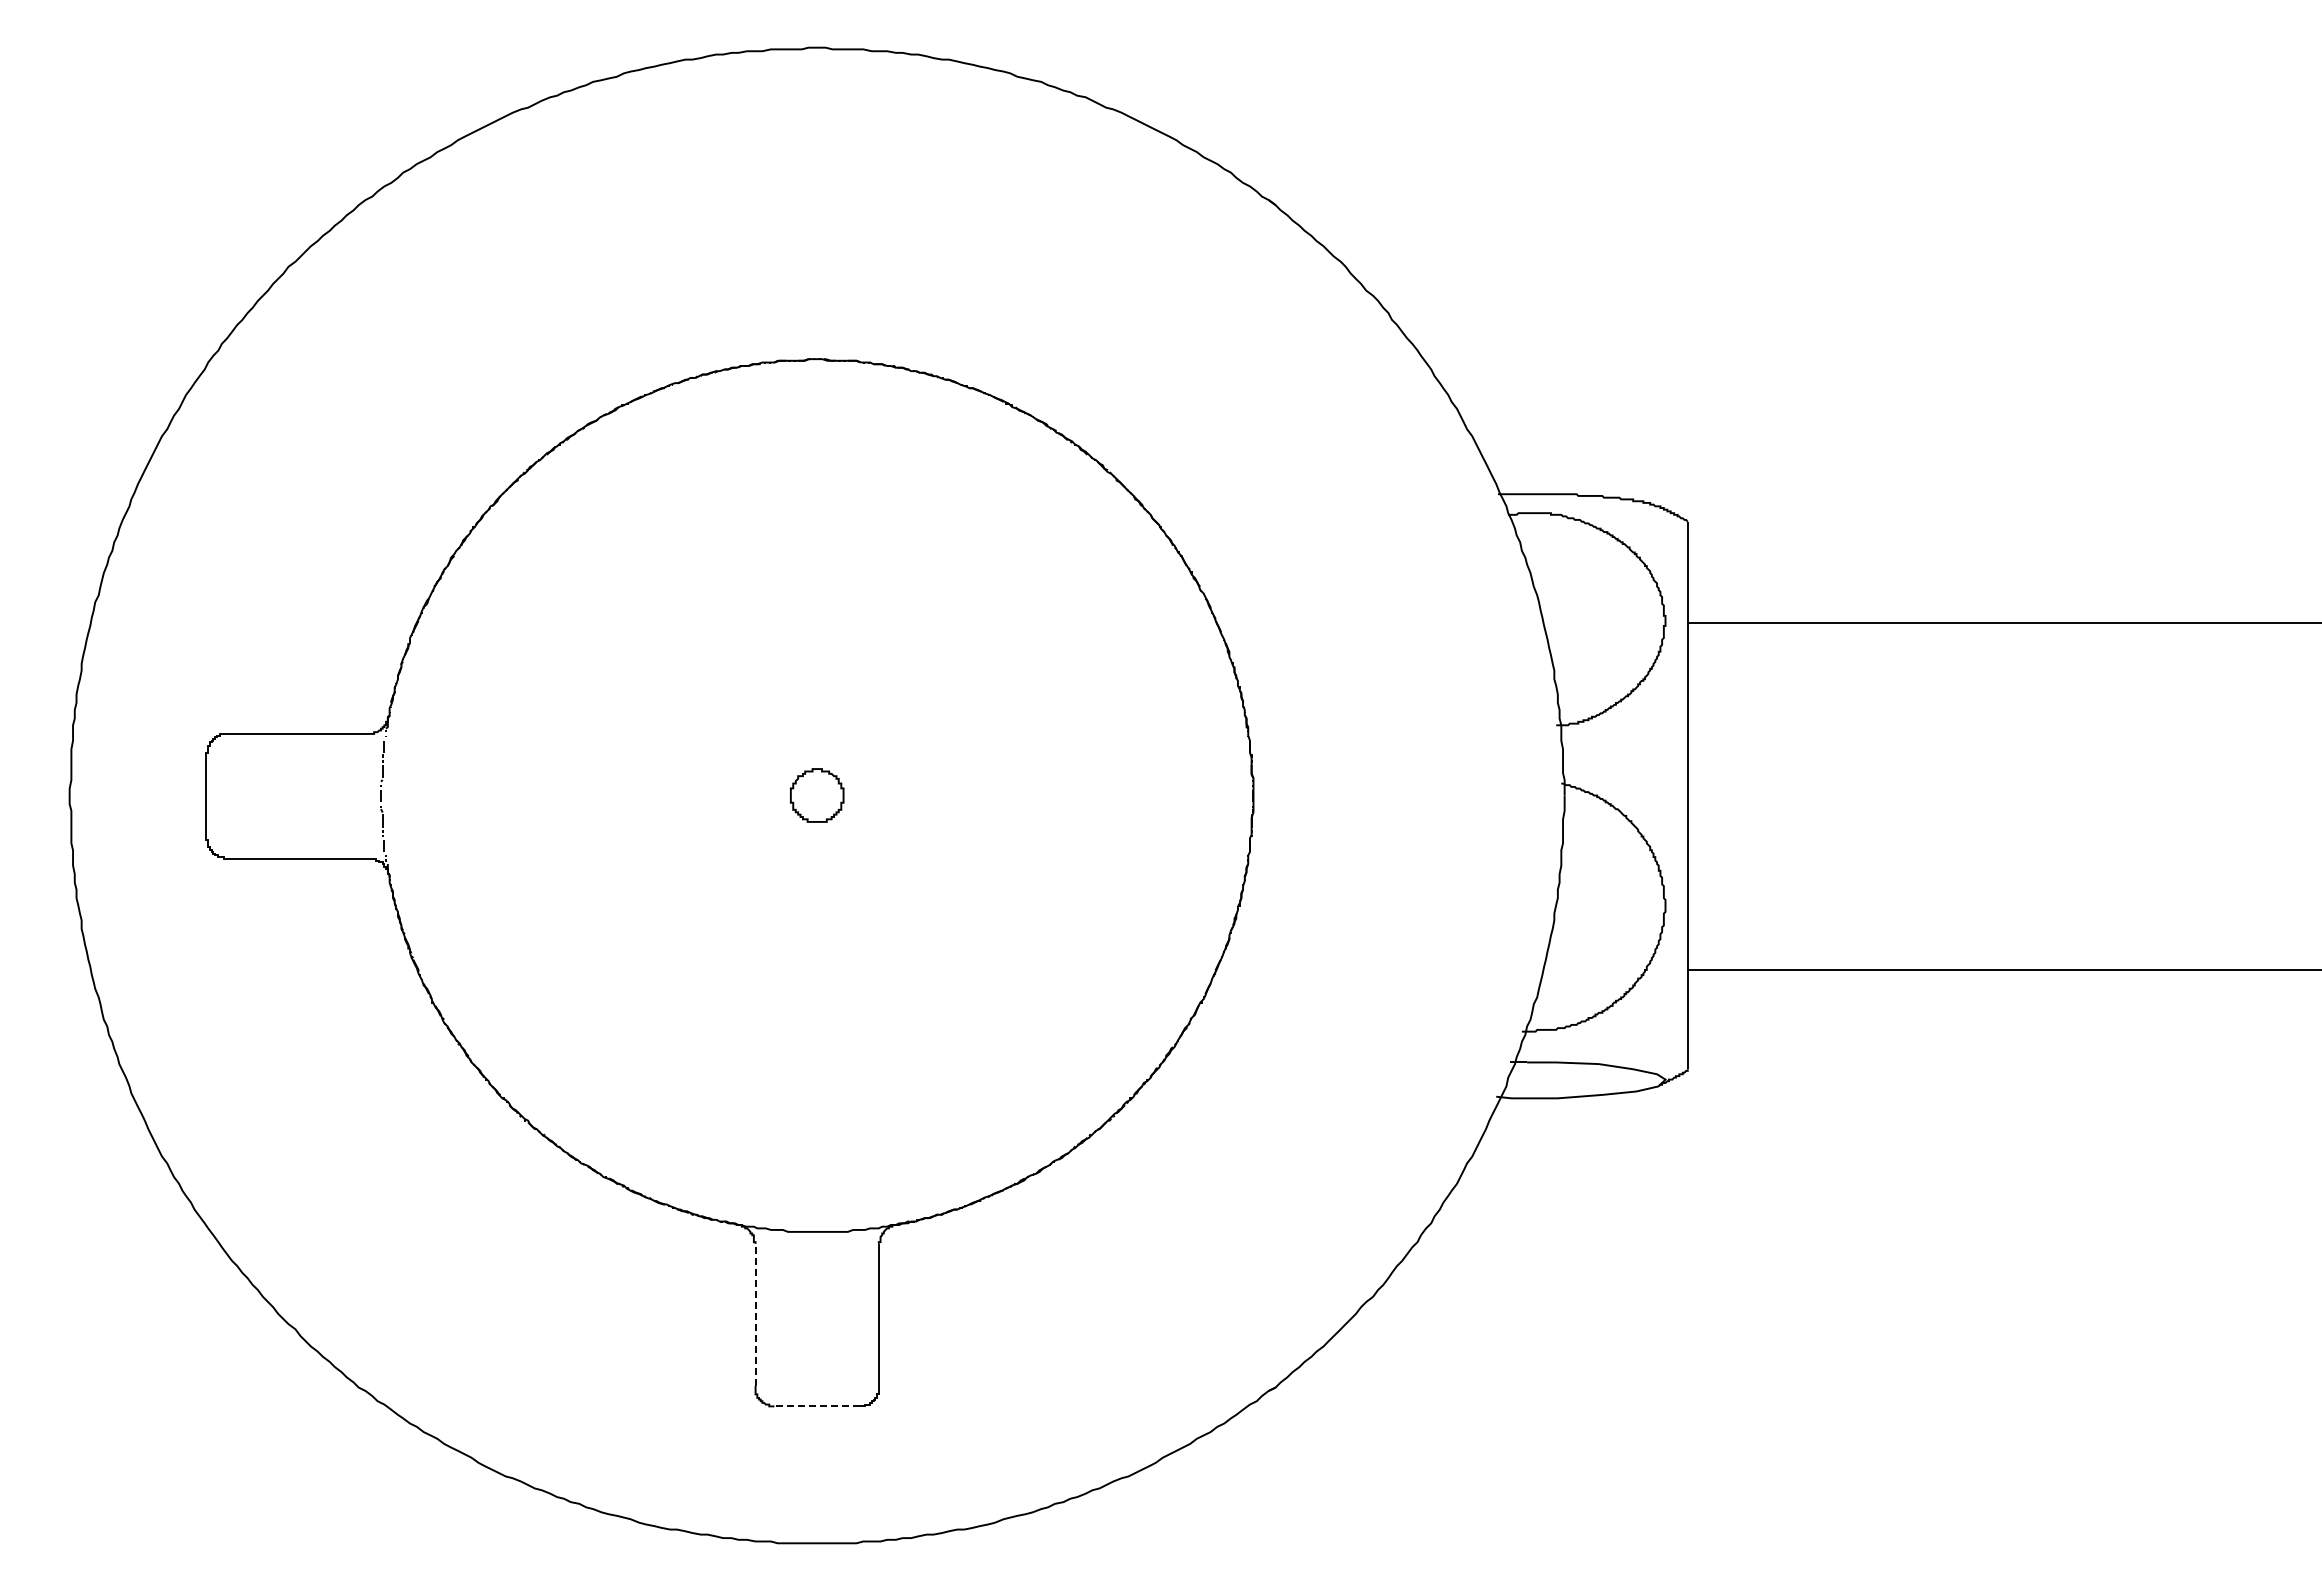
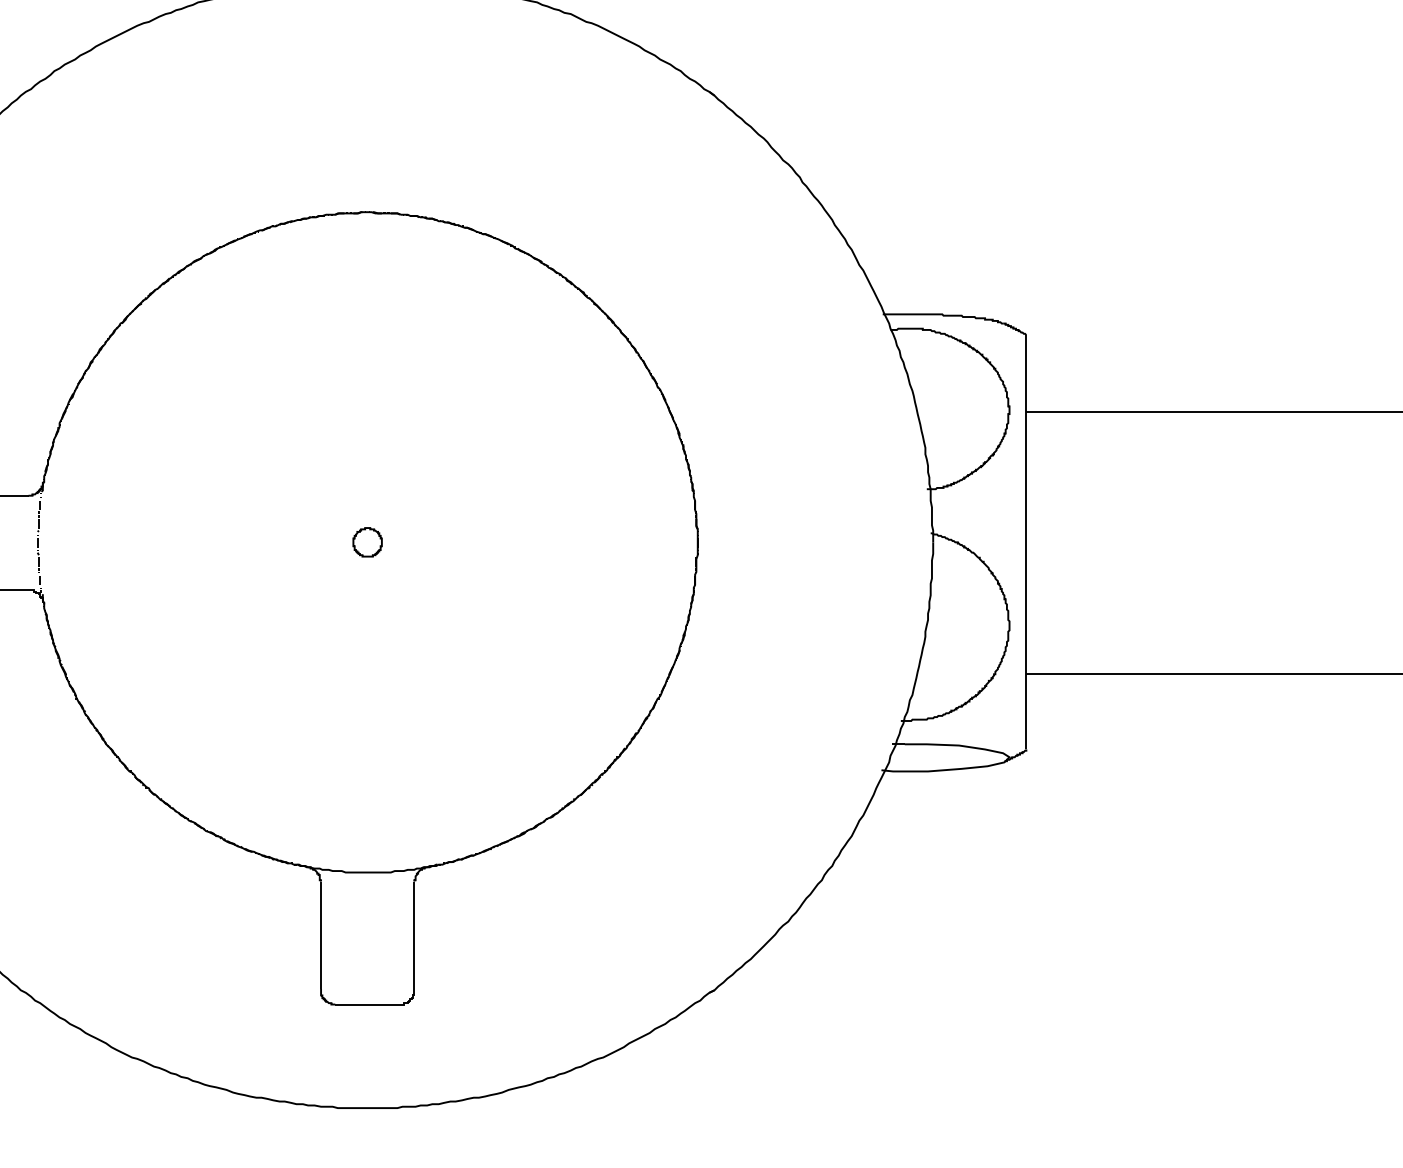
part: (816, 795) -> (367, 542), size x0.71
line: (755, 1314) -> (321, 935), dashed -> solid
line: (817, 1406) -> (367, 1004), dashed -> solid

